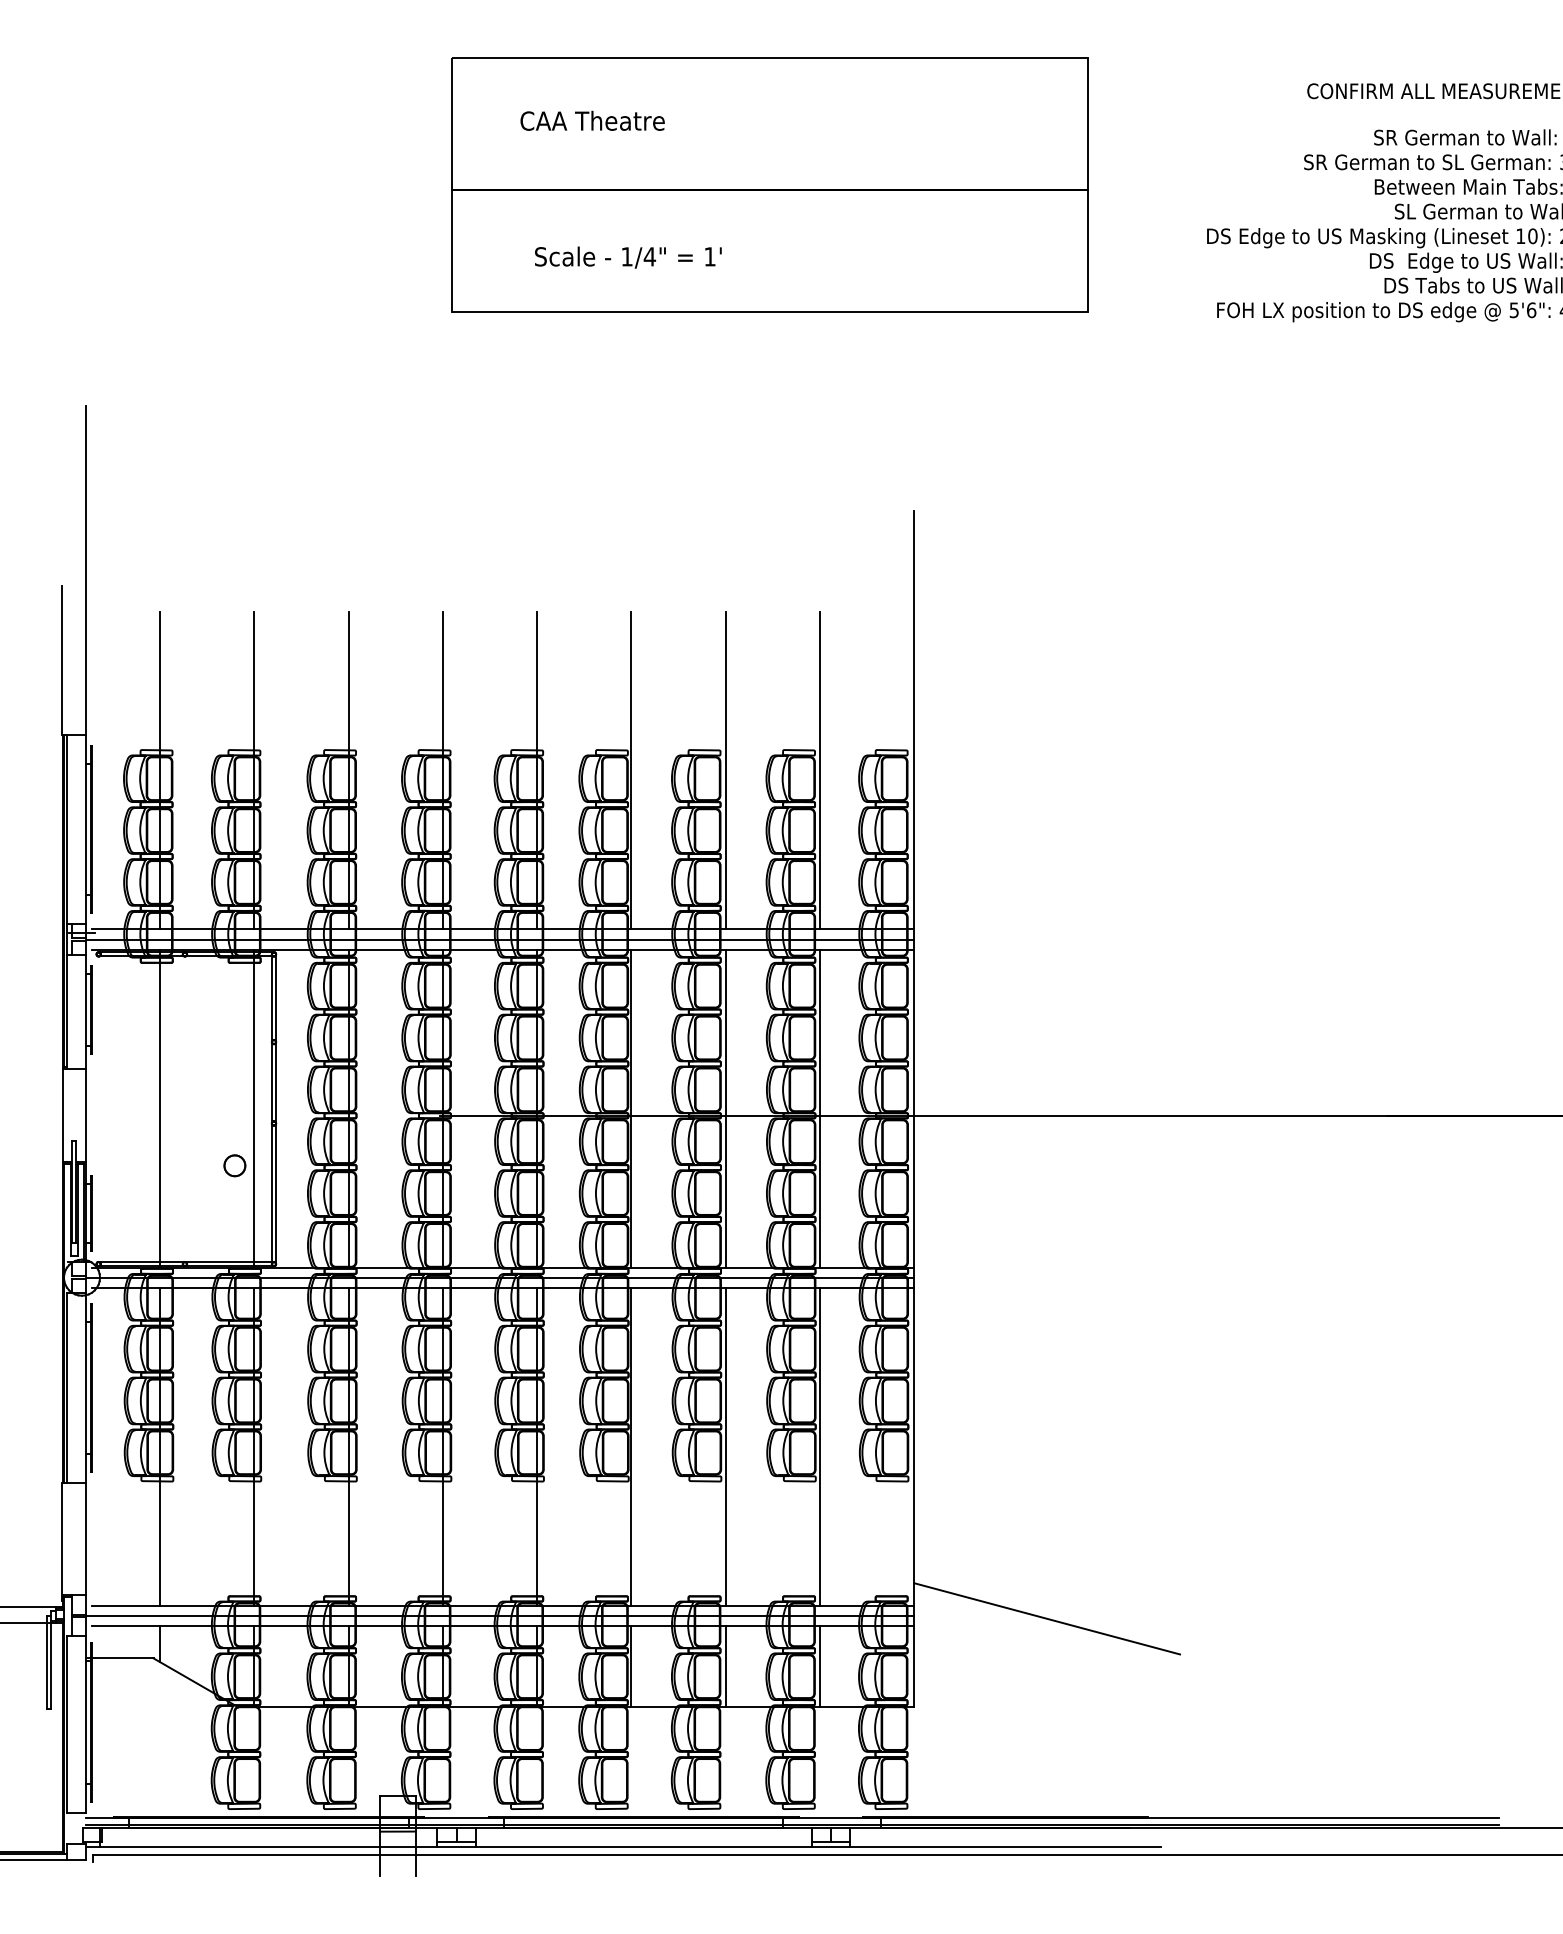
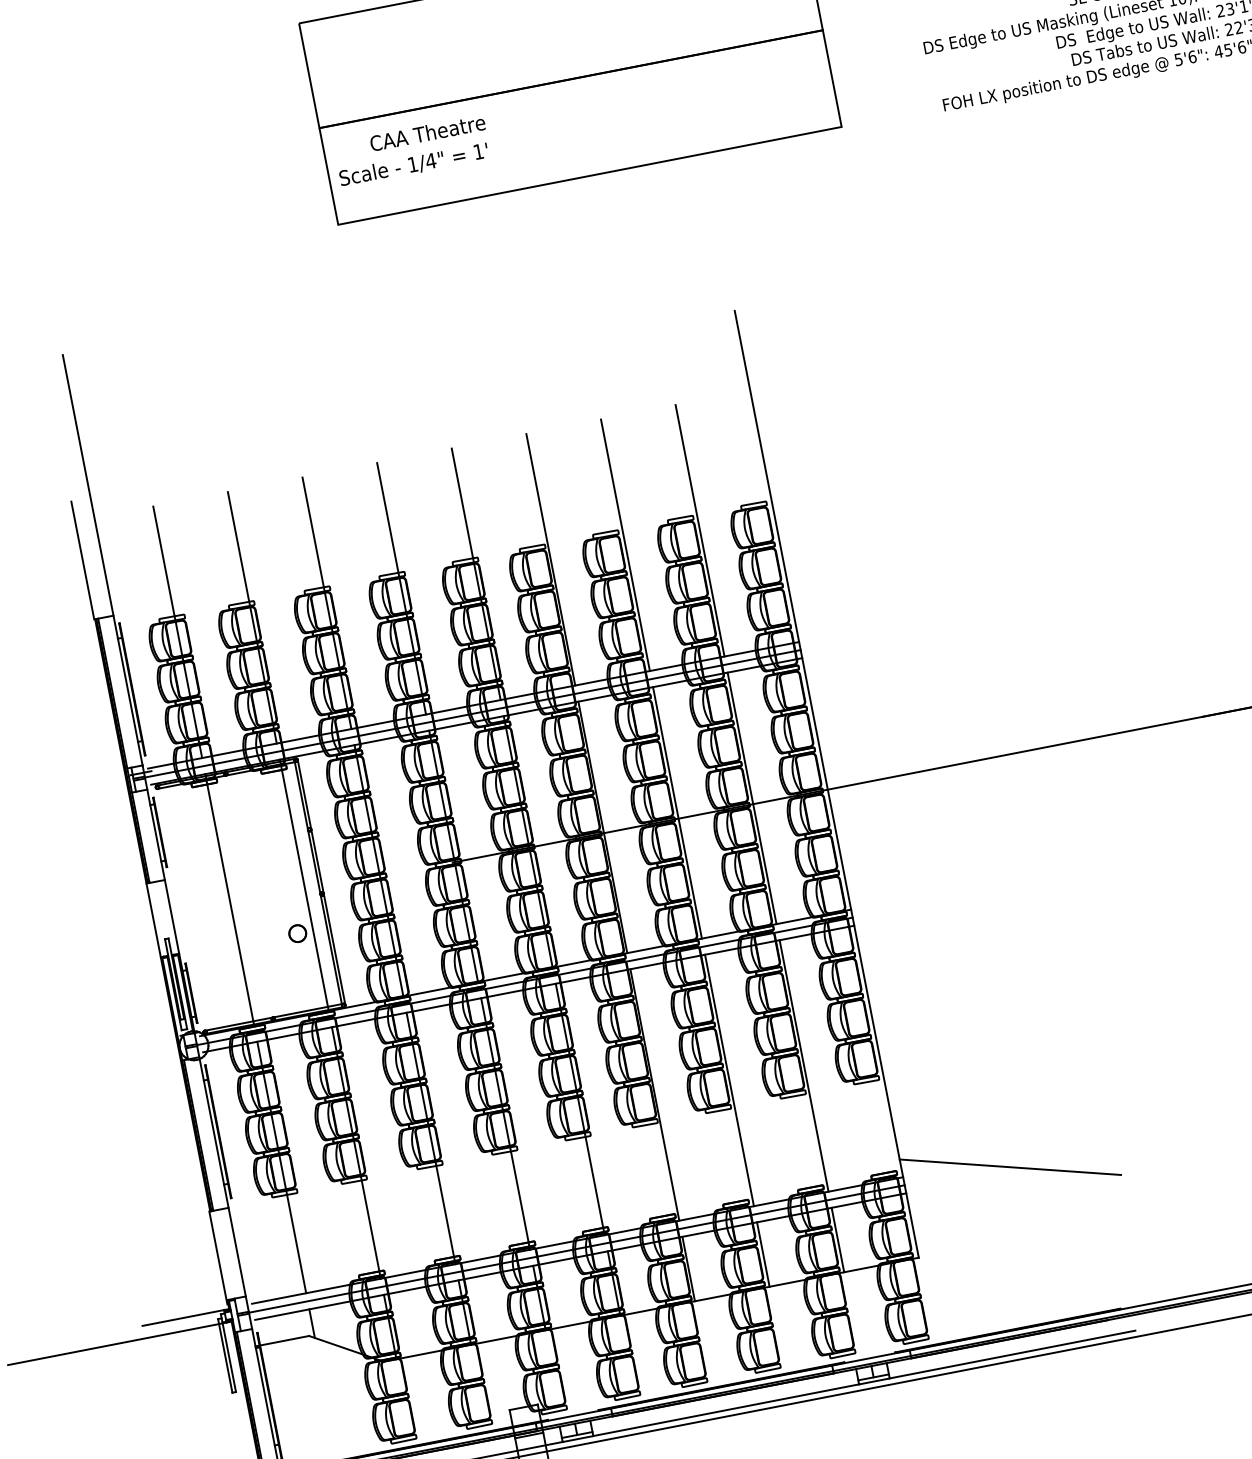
text: (592, 120) -> (427, 132), moved
text: (628, 257) -> (414, 164), moved

